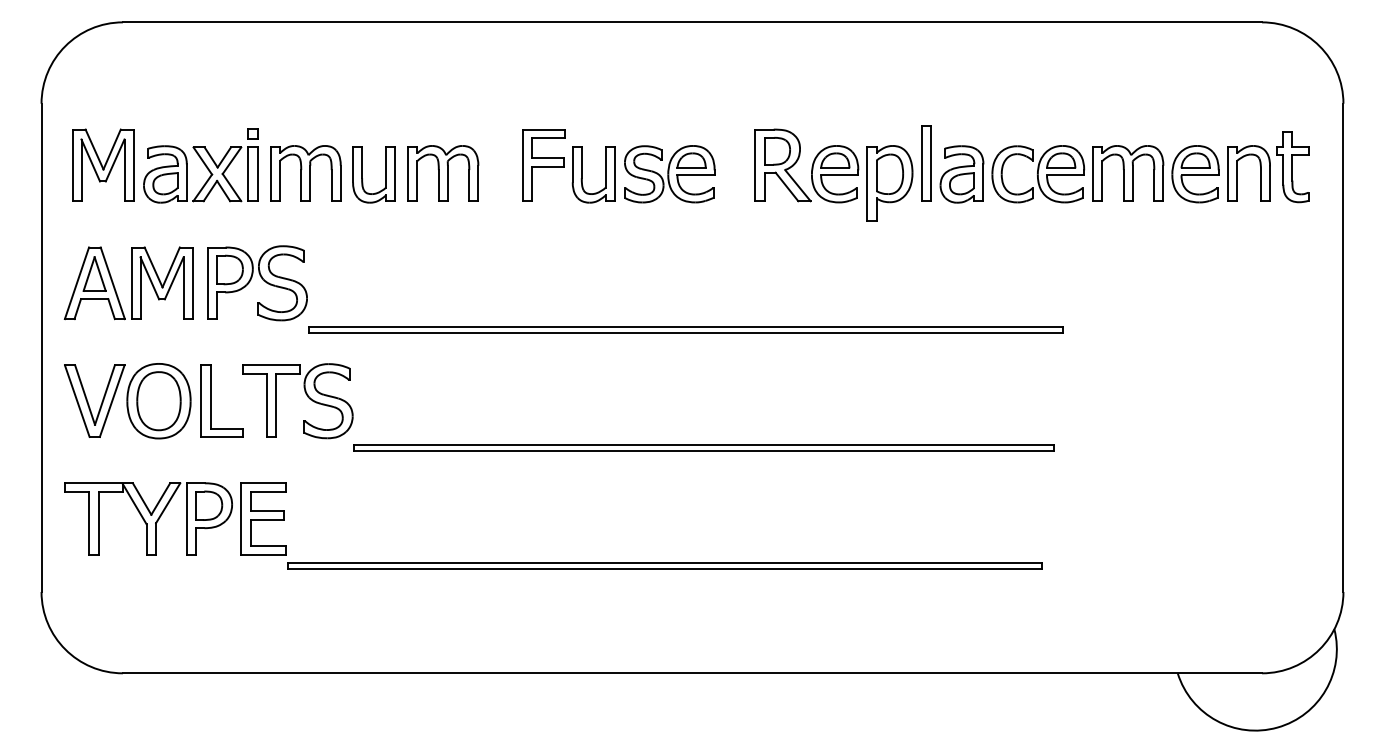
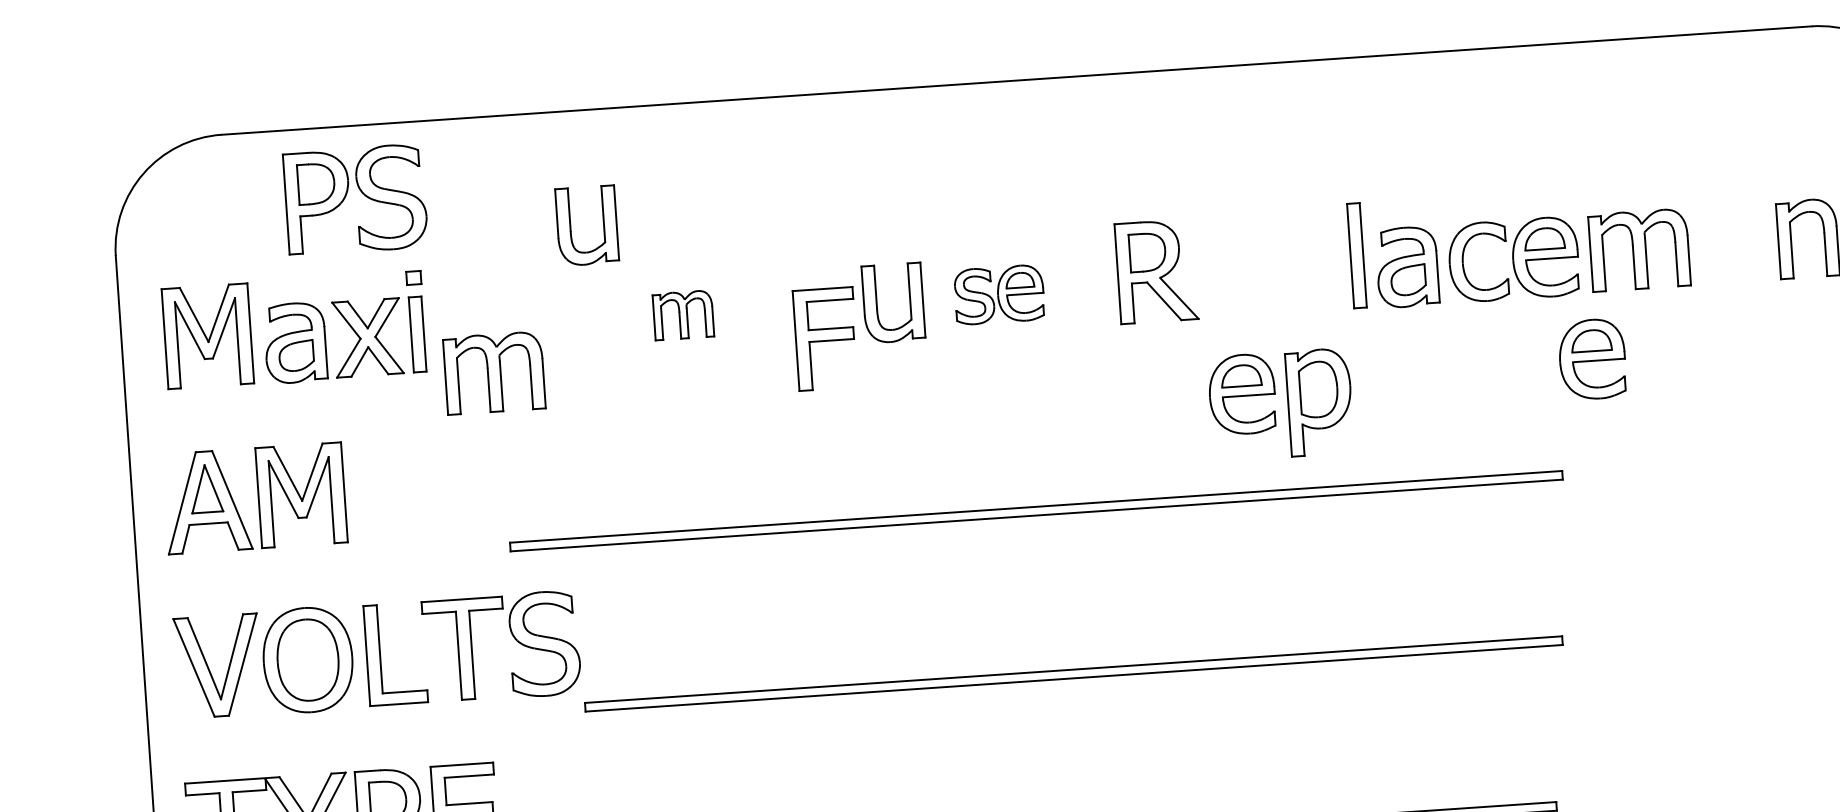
part: (543, 165) -> (825, 339), moved
part: (305, 173) -> (493, 373), moved
part: (443, 173) -> (683, 315), size x0.6
part: (362, 174) -> (570, 226), moved
part: (669, 174) -> (999, 295), size x0.7
part: (1195, 174) -> (1592, 359), moved
part: (862, 183) -> (1281, 404), moved
part: (261, 278) -> (361, 192), moved

